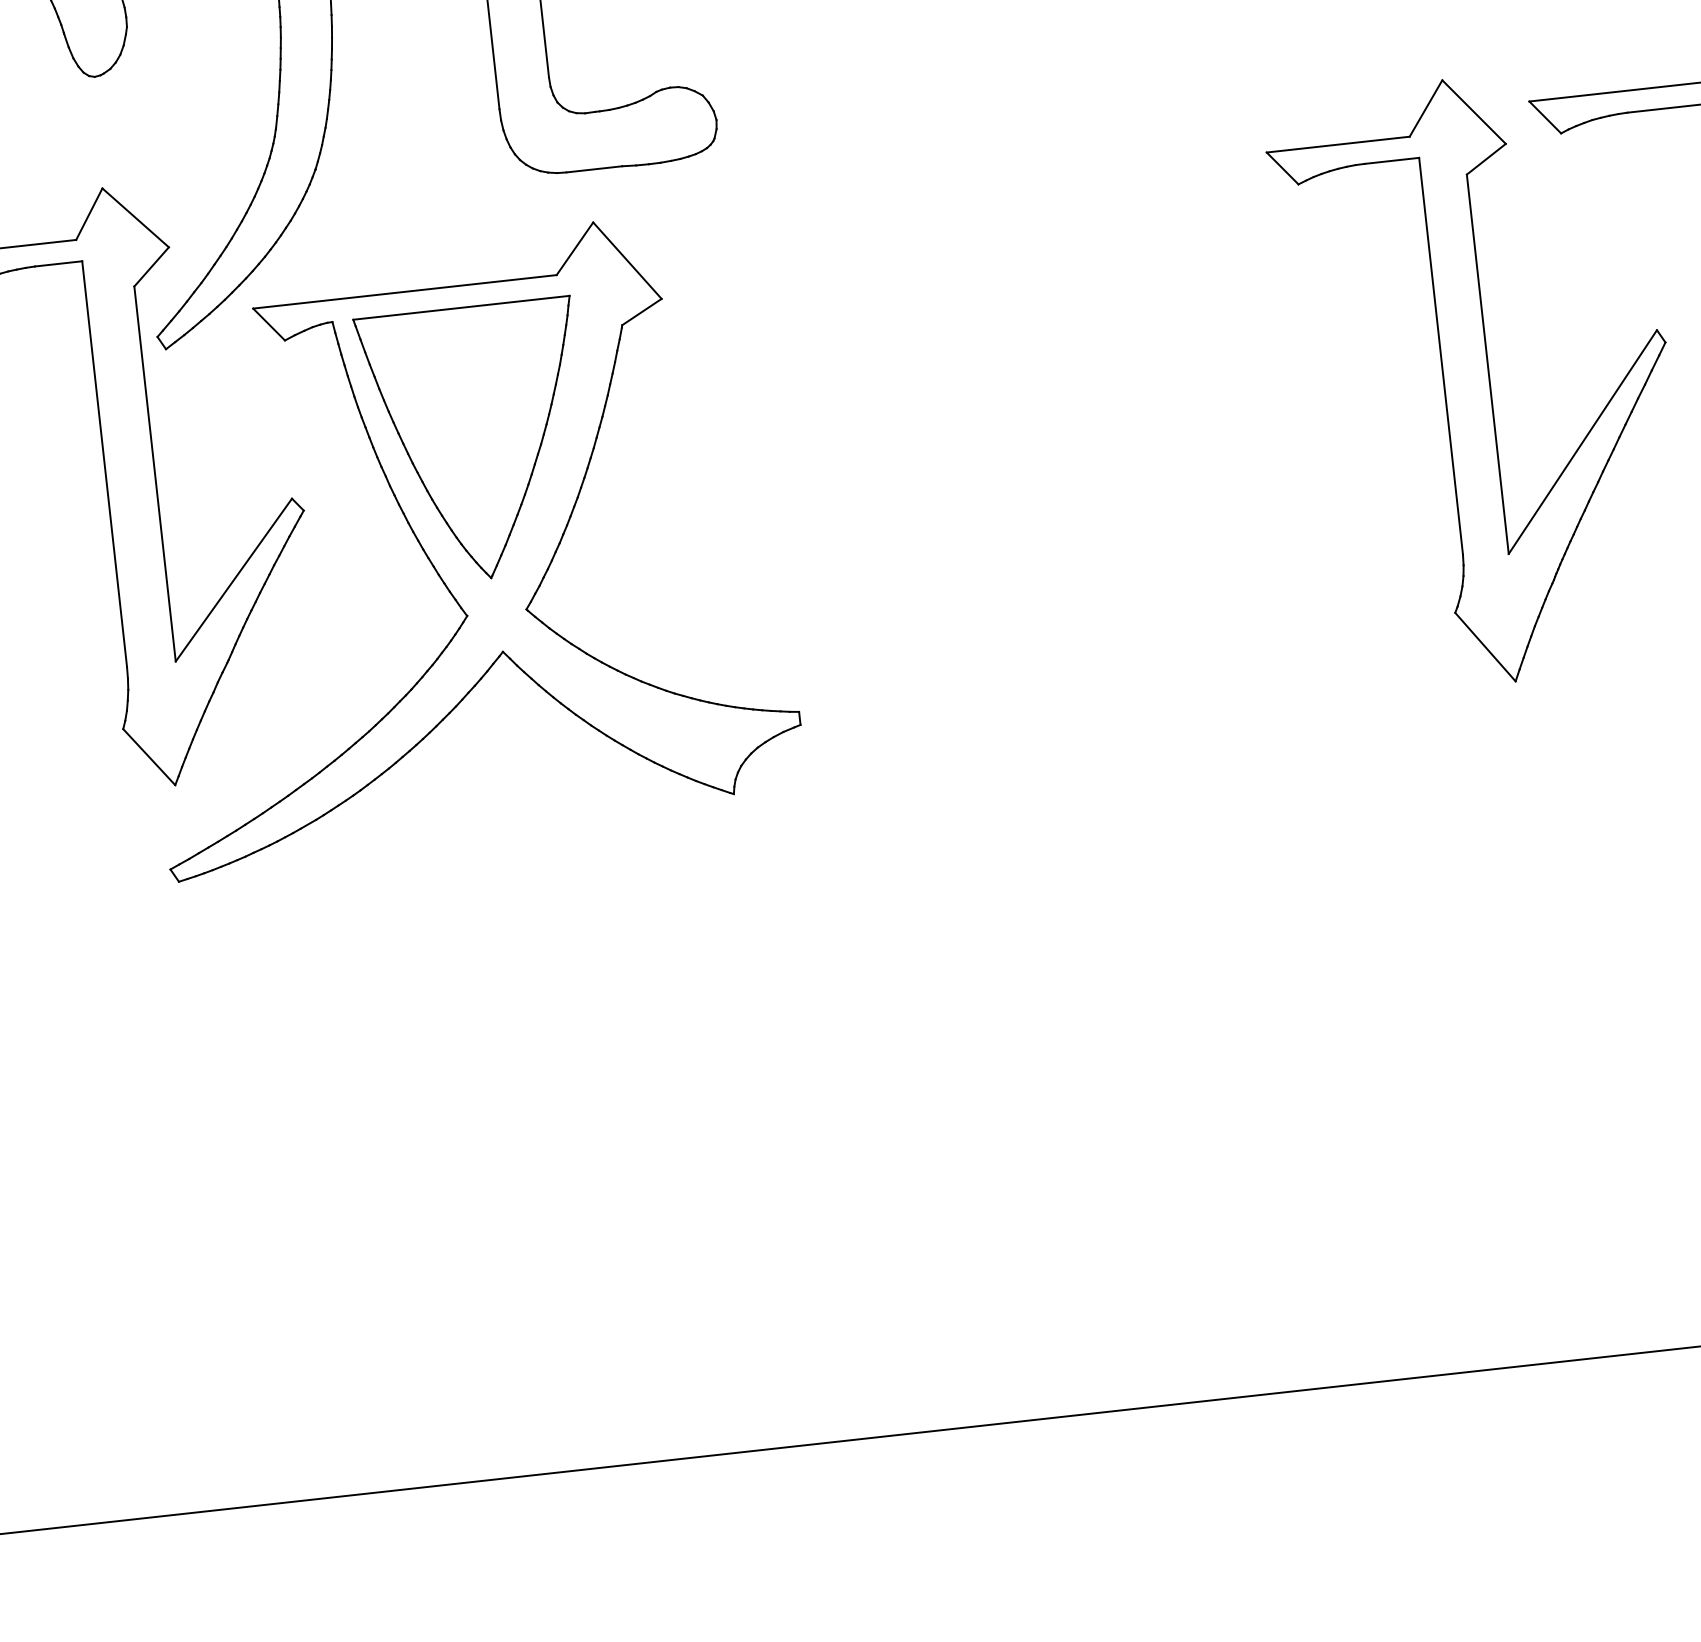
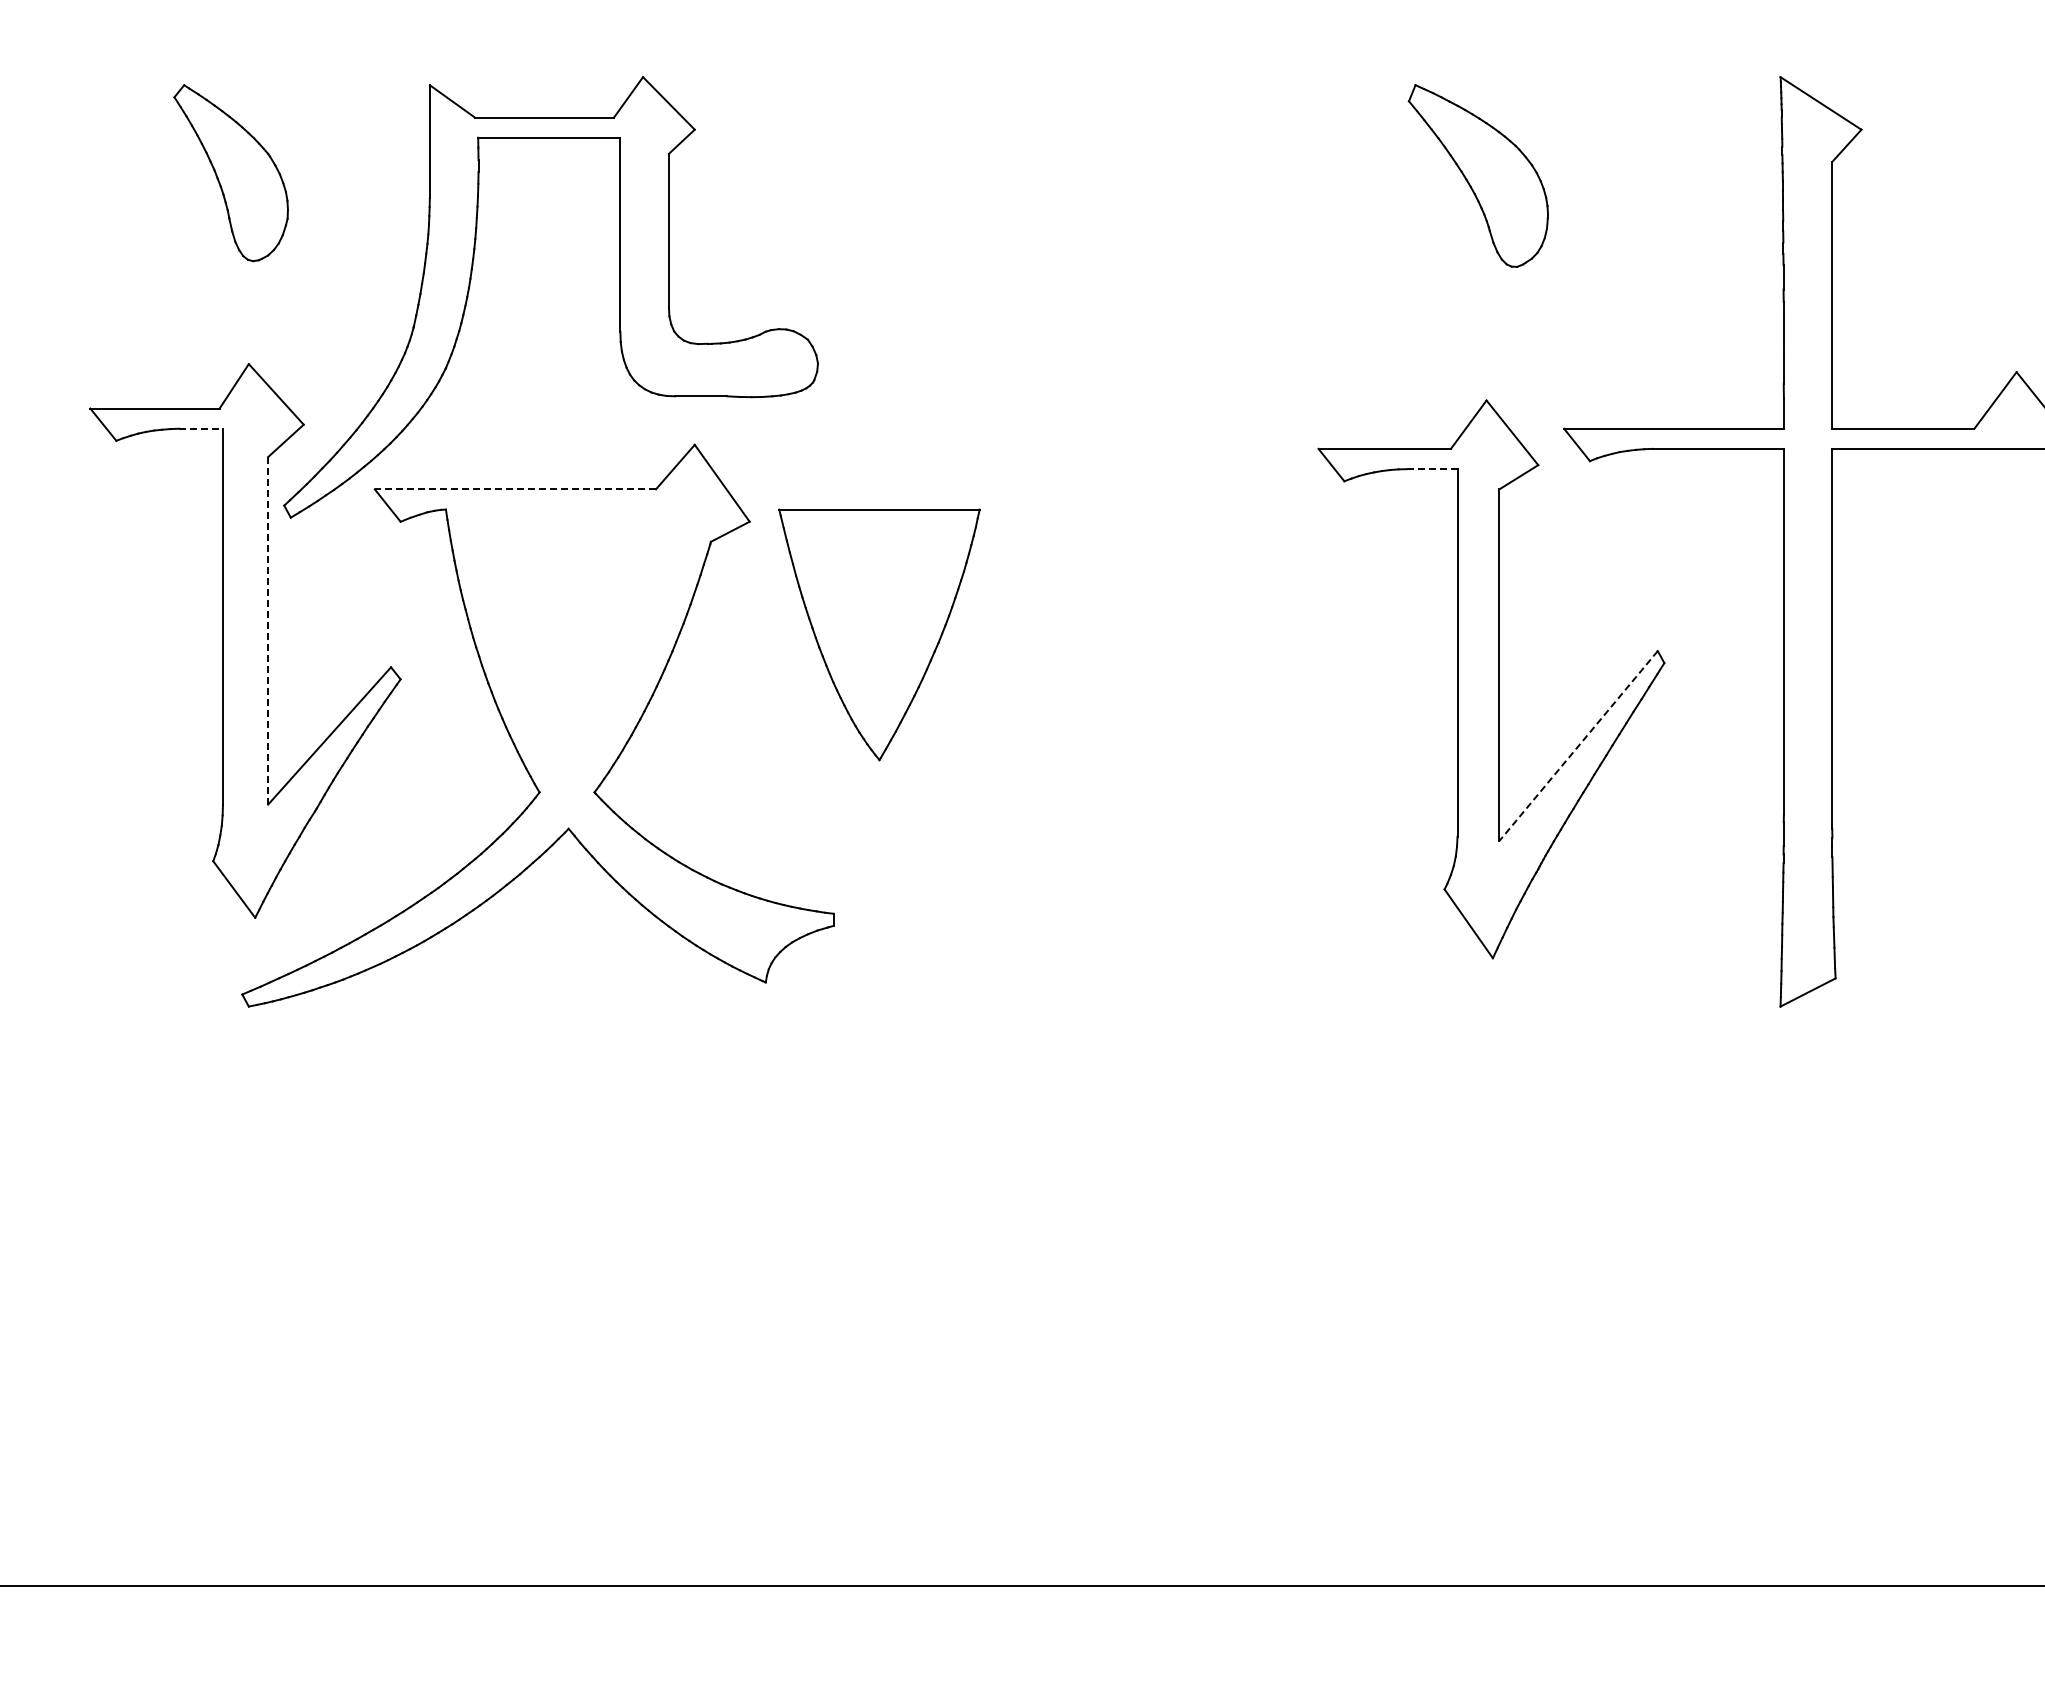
line: (1392, 161) -> (1432, 469), solid -> dashed
line: (59, 263) -> (201, 428), solid -> dashed
line: (405, 292) -> (515, 489), solid -> dashed
line: (1582, 441) -> (1578, 745), solid -> dashed
part: (476, 442) -> (879, 634), moved
line: (155, 473) -> (268, 630), solid -> dashed

